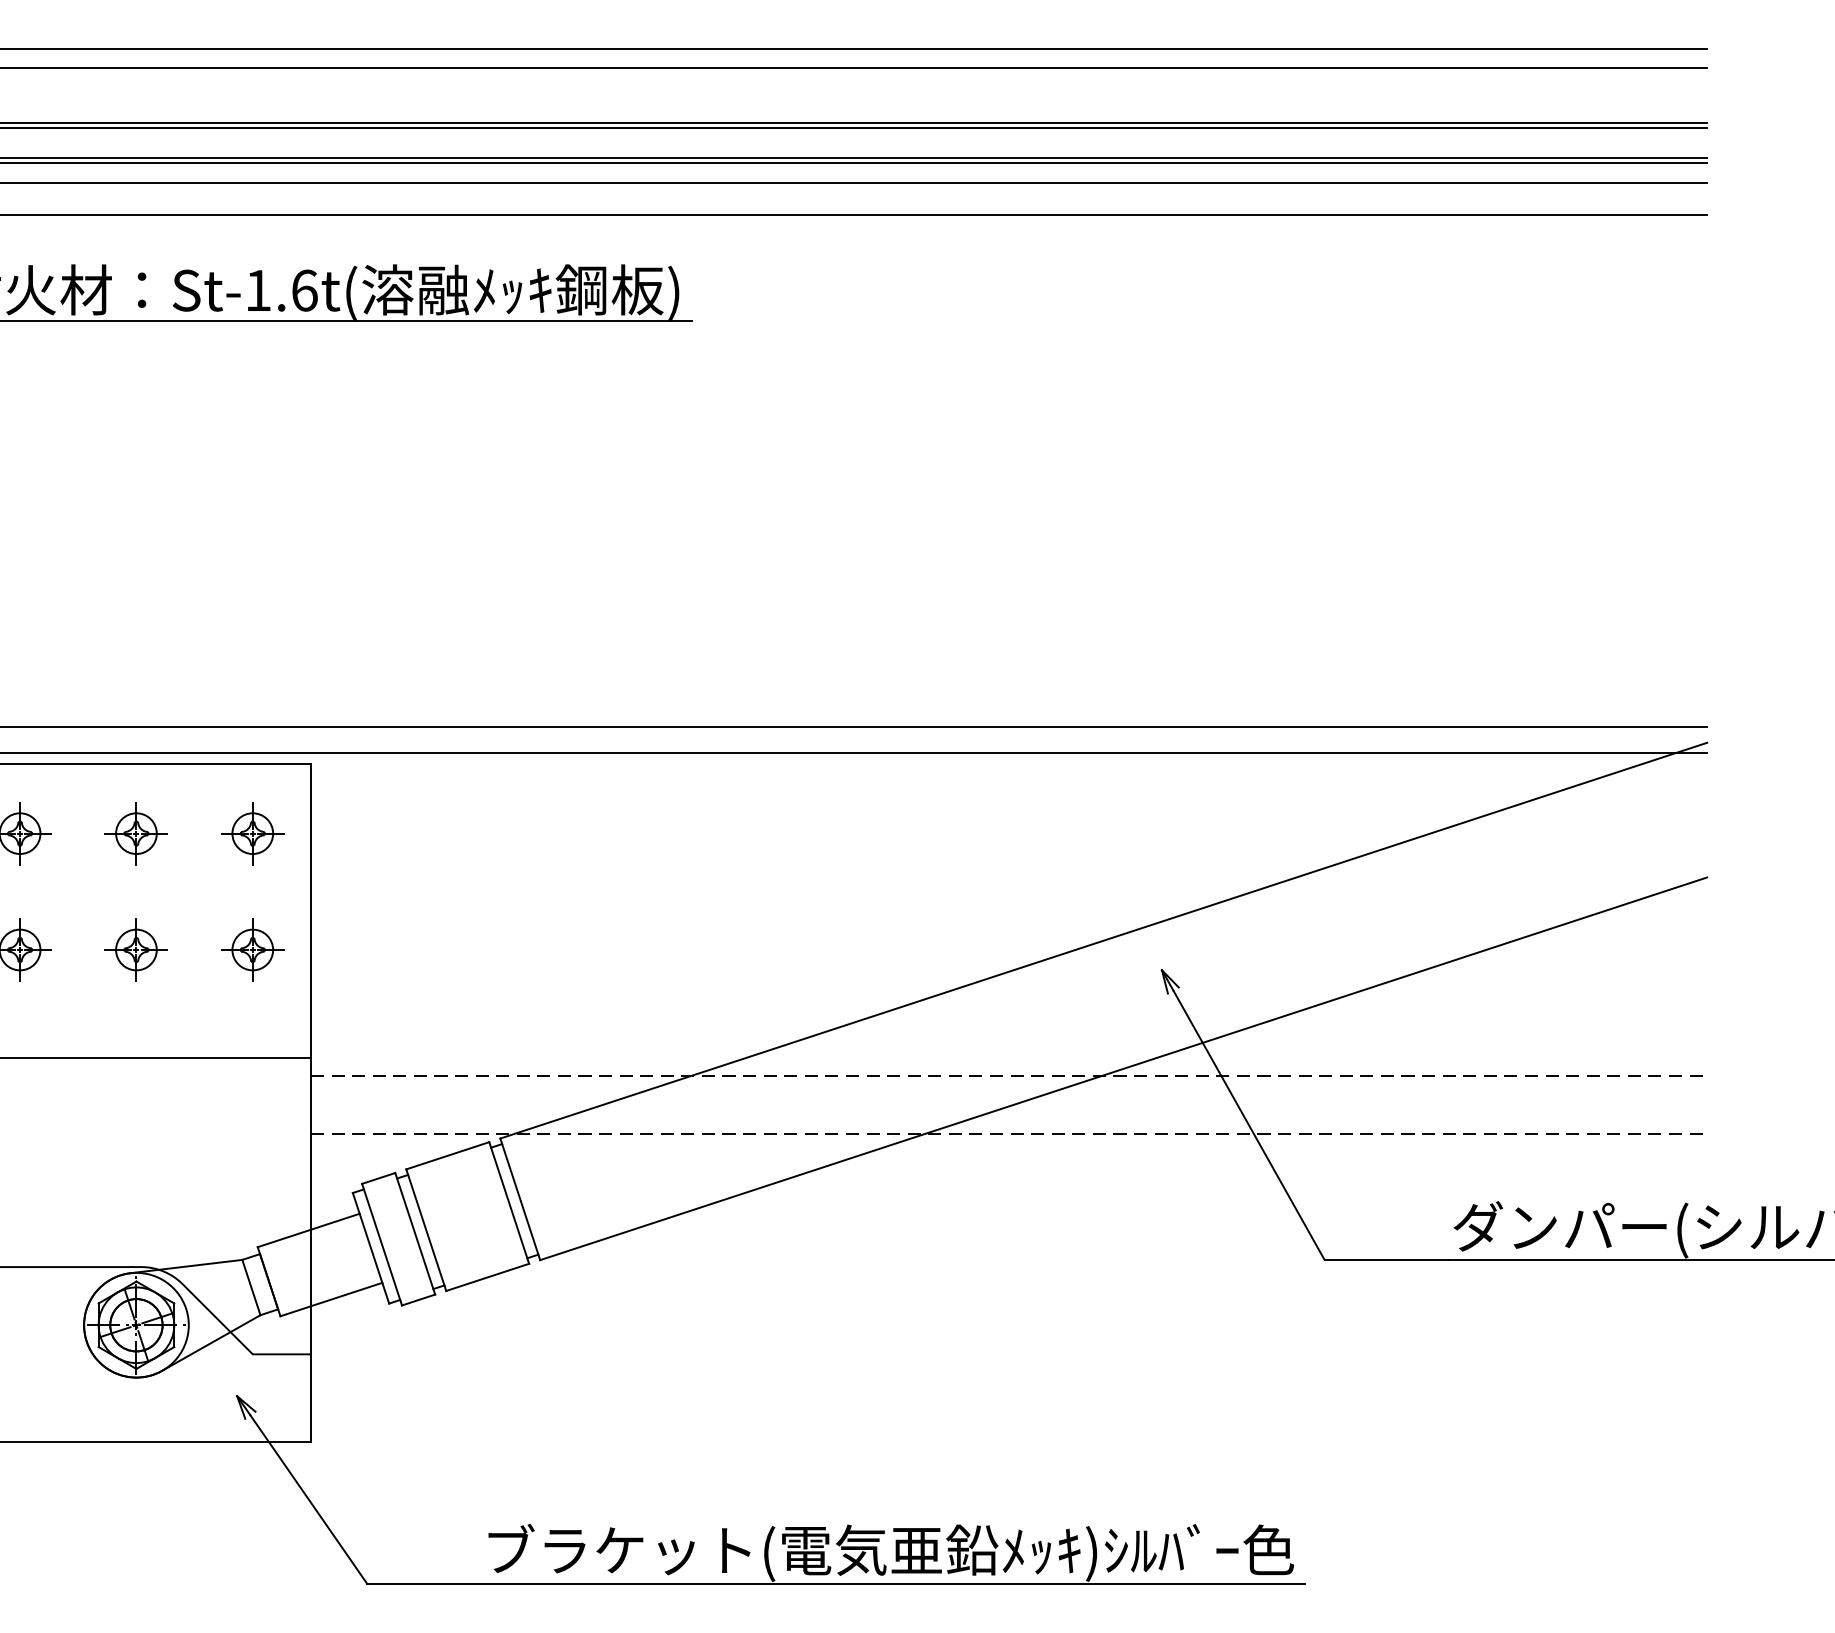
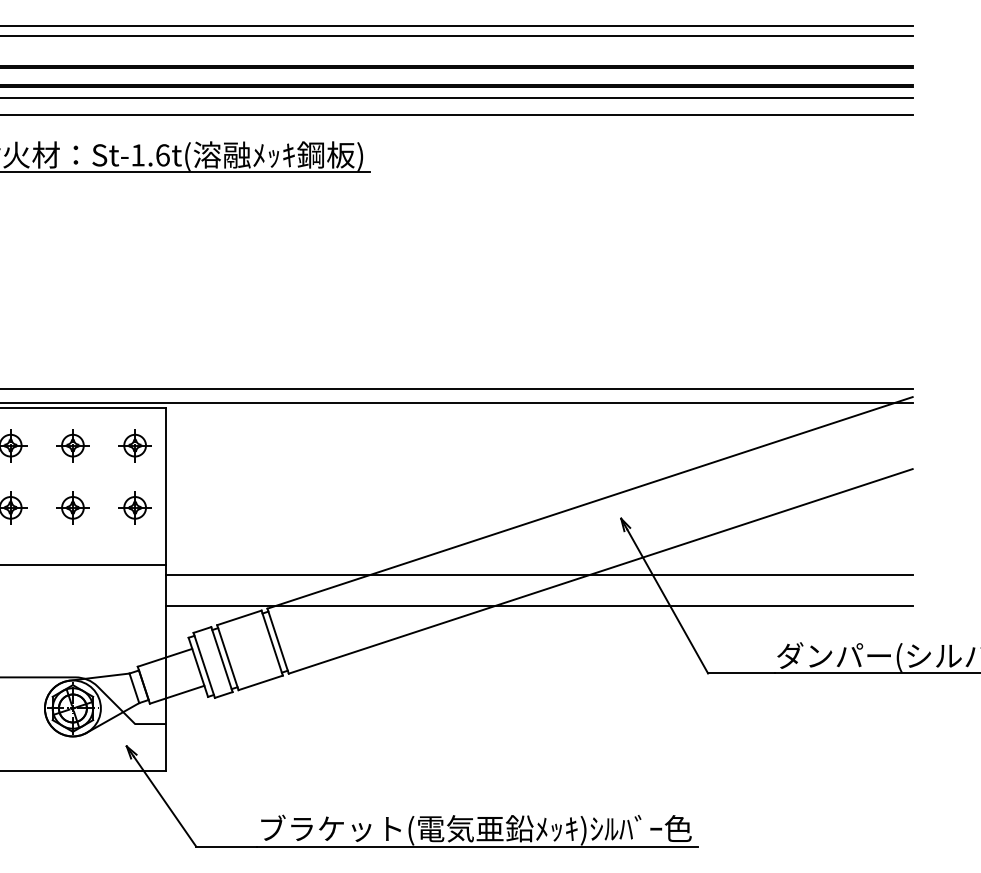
line: (1009, 1076) -> (539, 575), dashed -> solid
line: (1009, 1134) -> (539, 606), dashed -> solid

